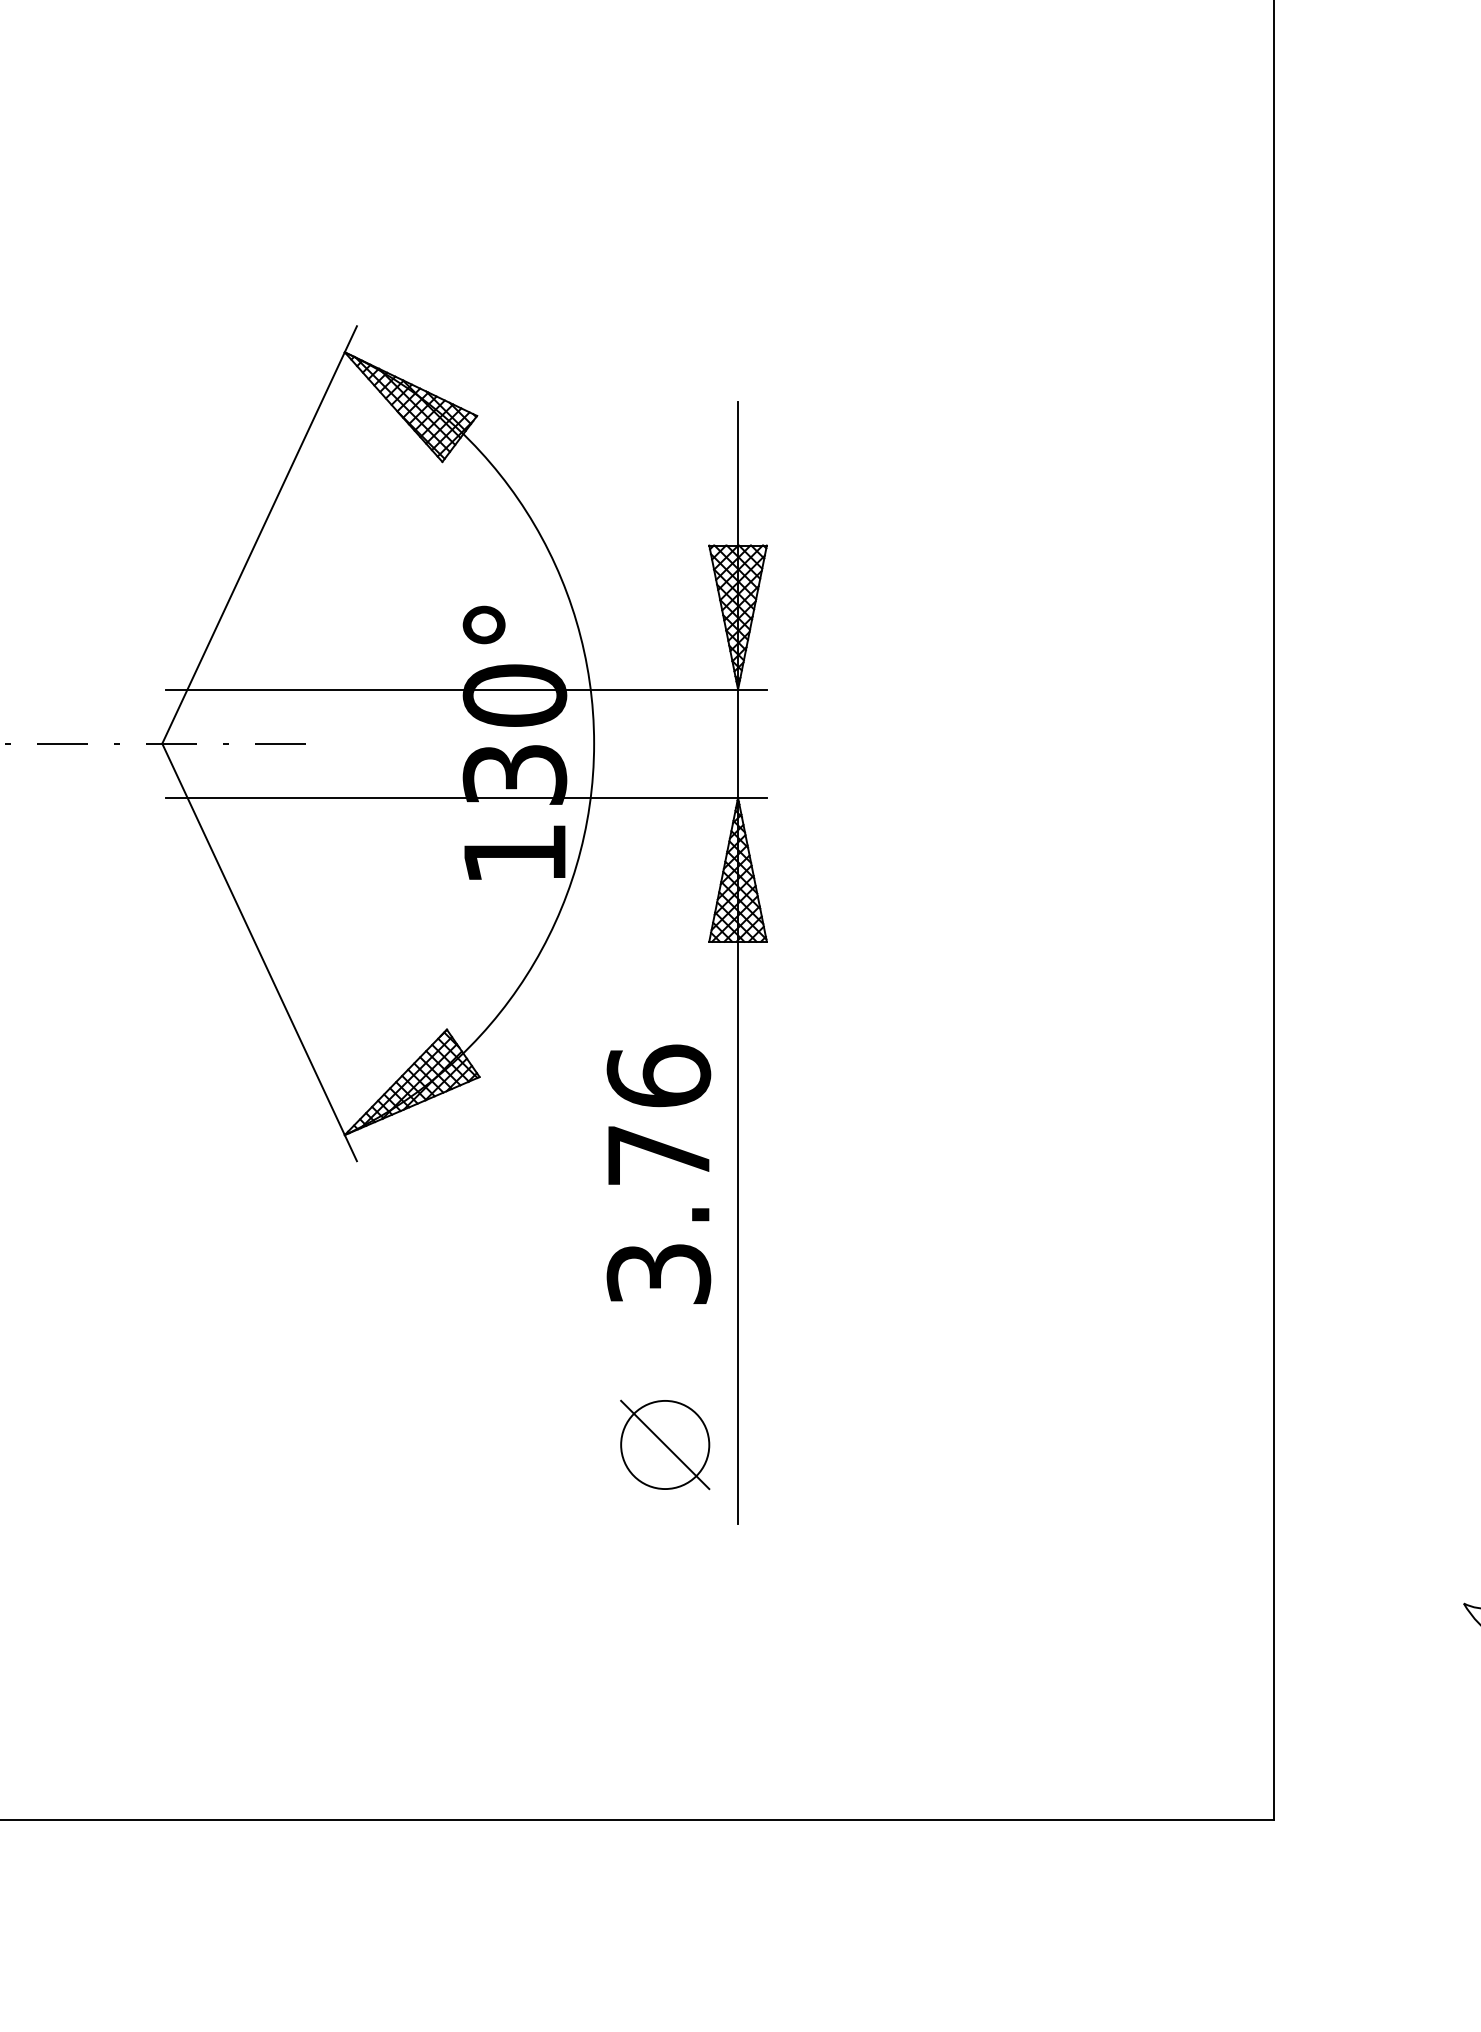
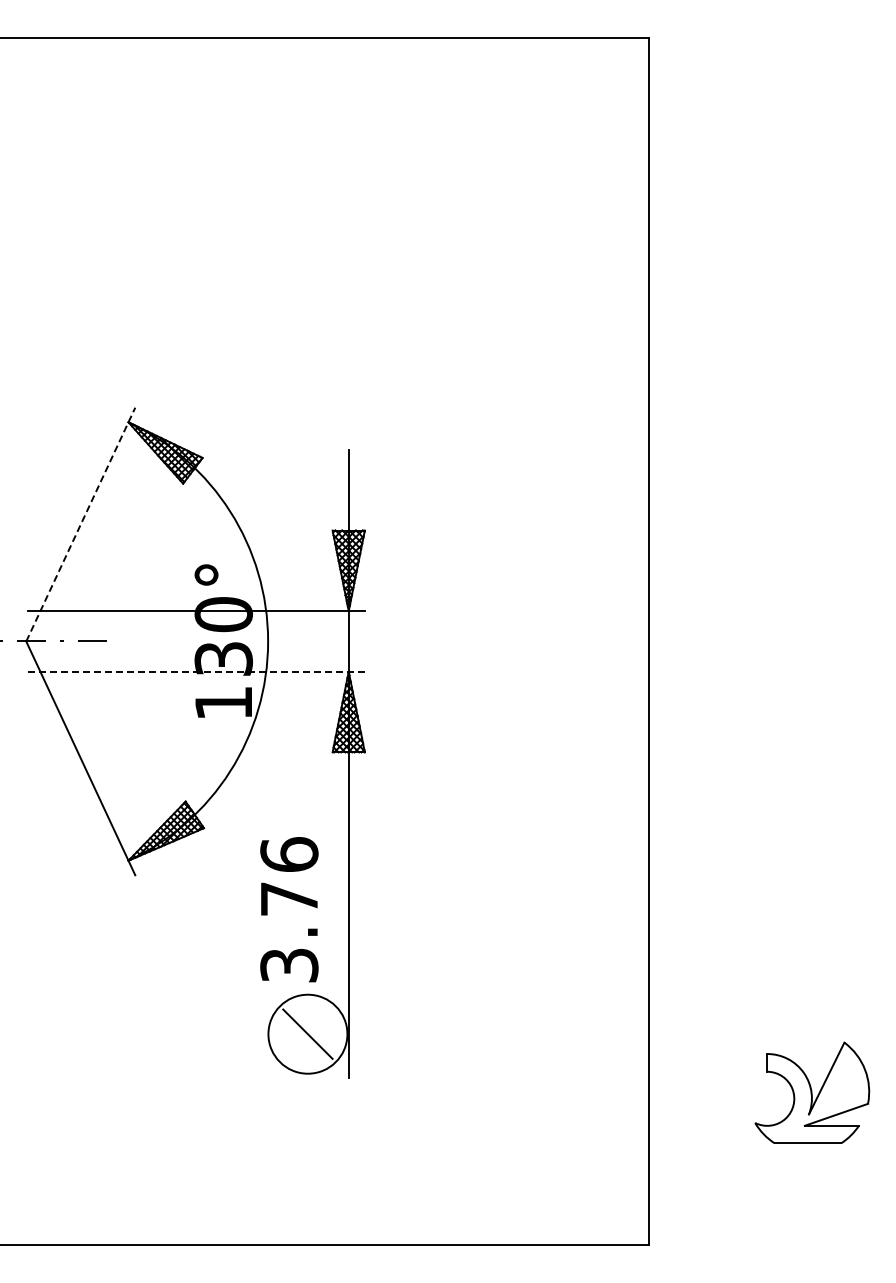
line: (259, 534) -> (80, 524), solid -> dashed
line: (468, 797) -> (197, 671), solid -> dashed
text: (659, 1174) -> (289, 909), moved
circle: (664, 1443) -> (307, 1033), size x1.6

